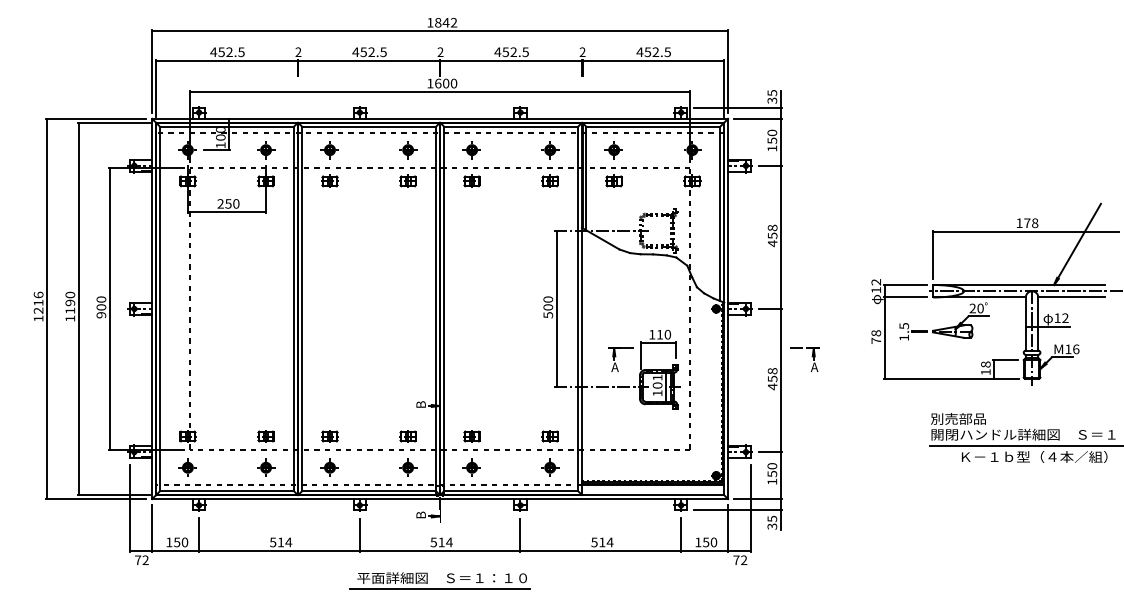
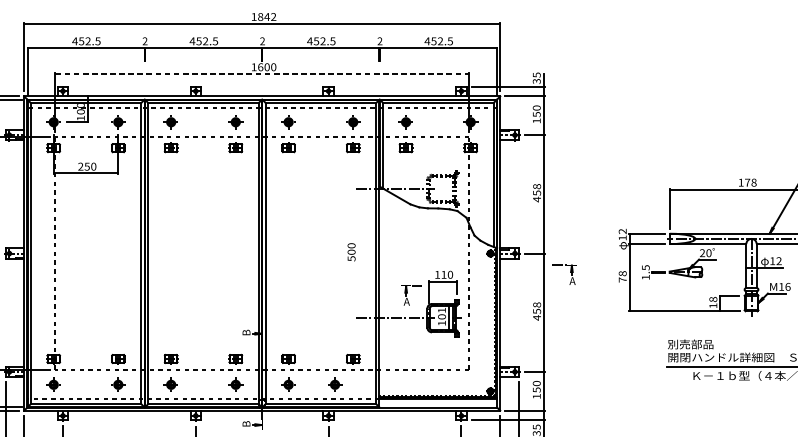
line: (440, 92) -> (262, 74), solid -> dashed
line: (556, 308) -> (358, 253), removed
part: (811, 356) -> (570, 272), moved
part: (550, 467) -> (335, 384), moved

